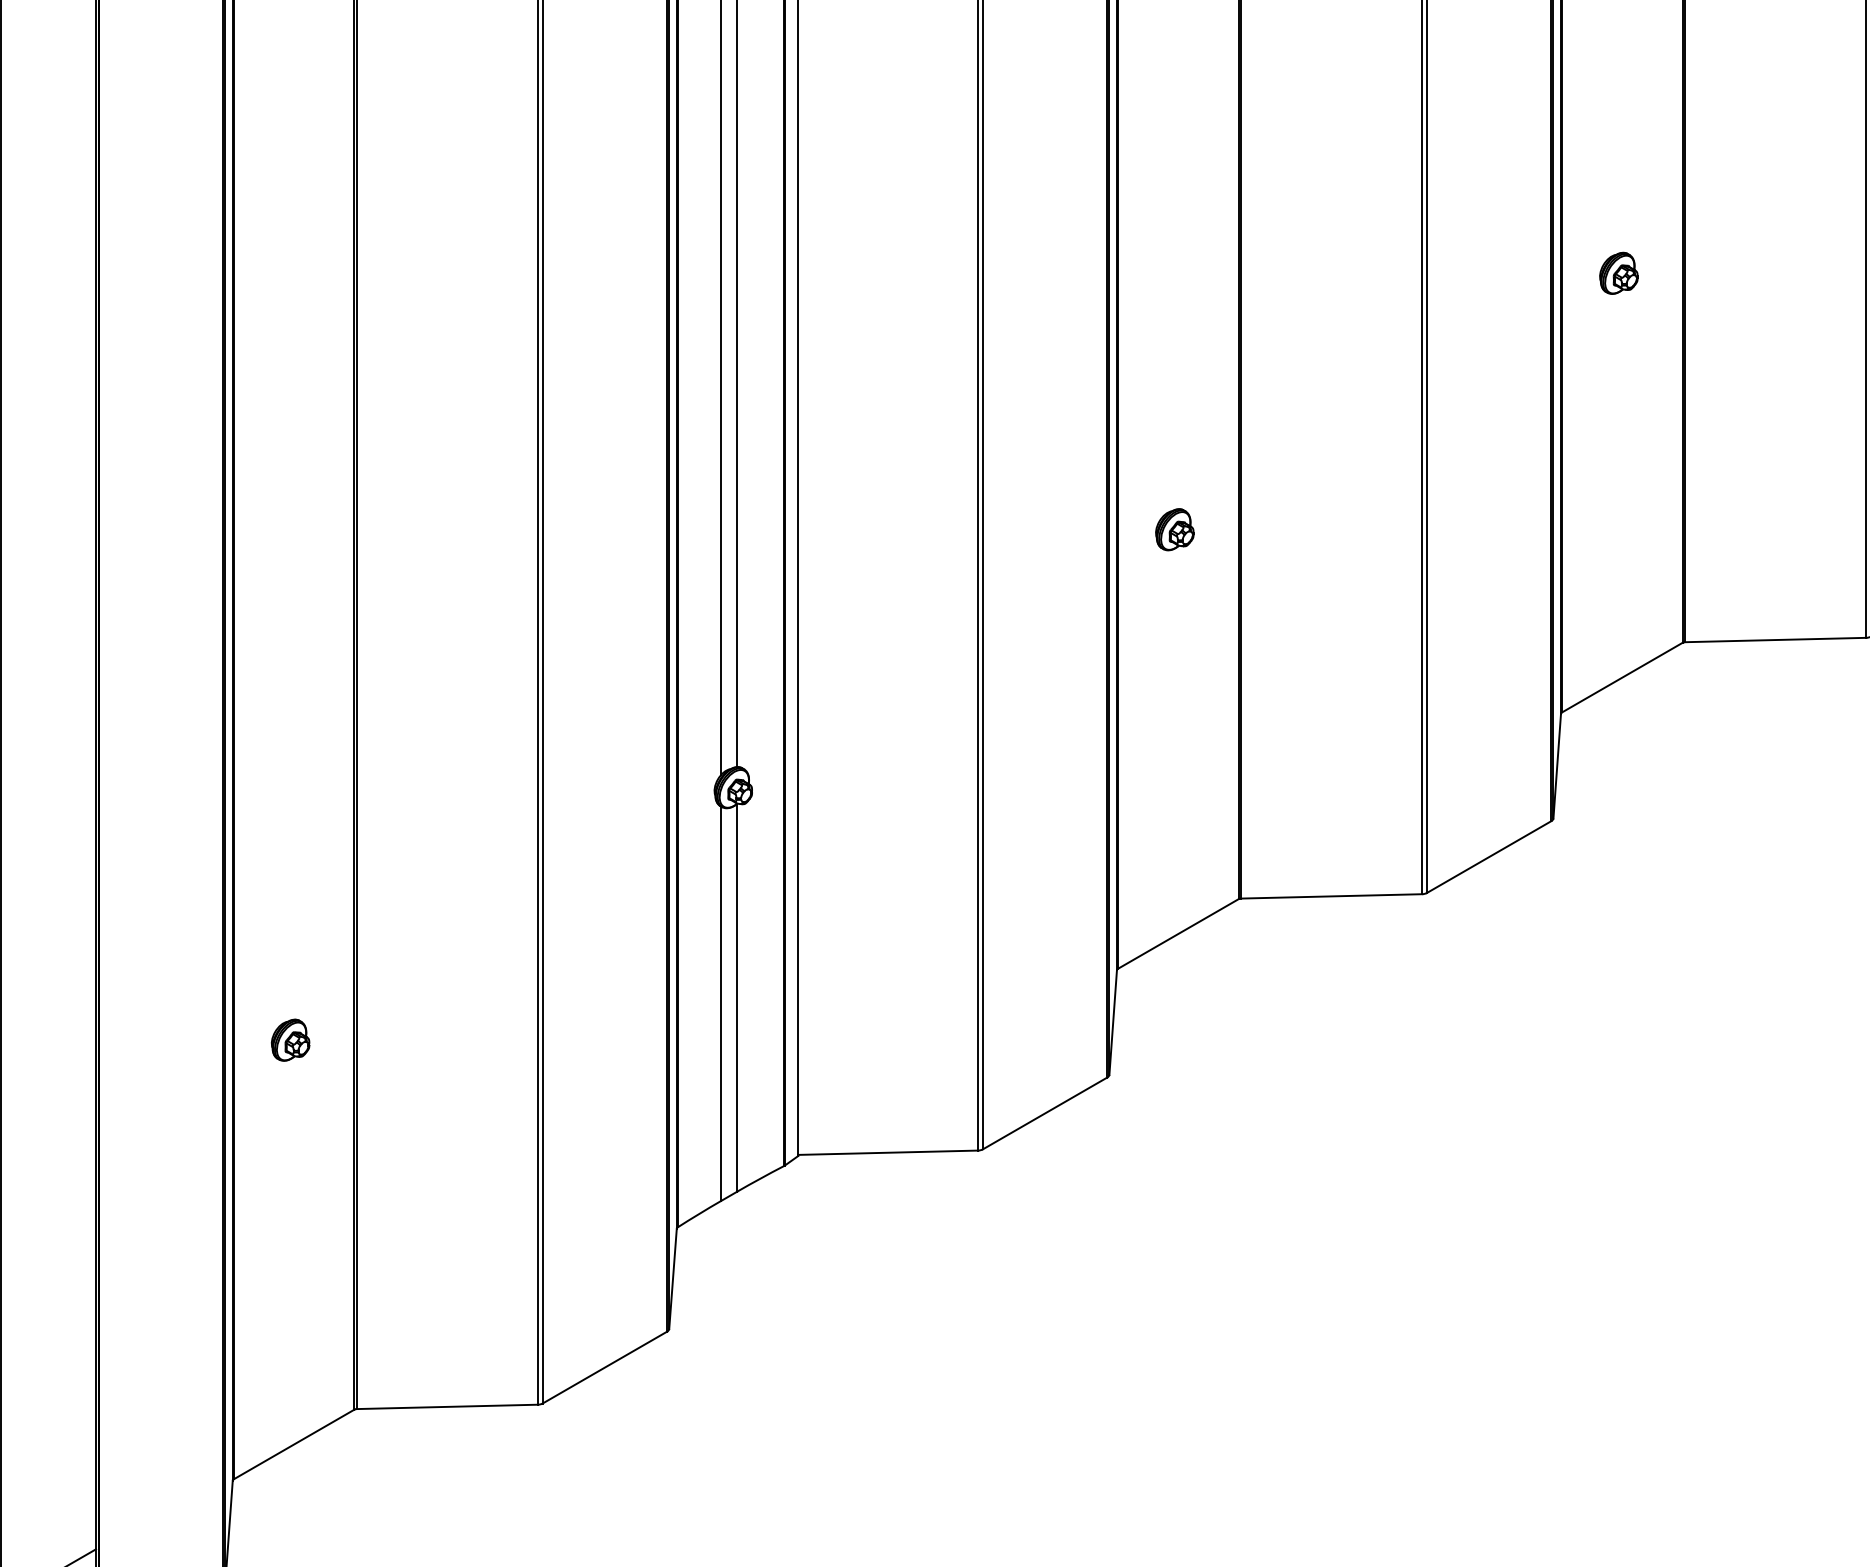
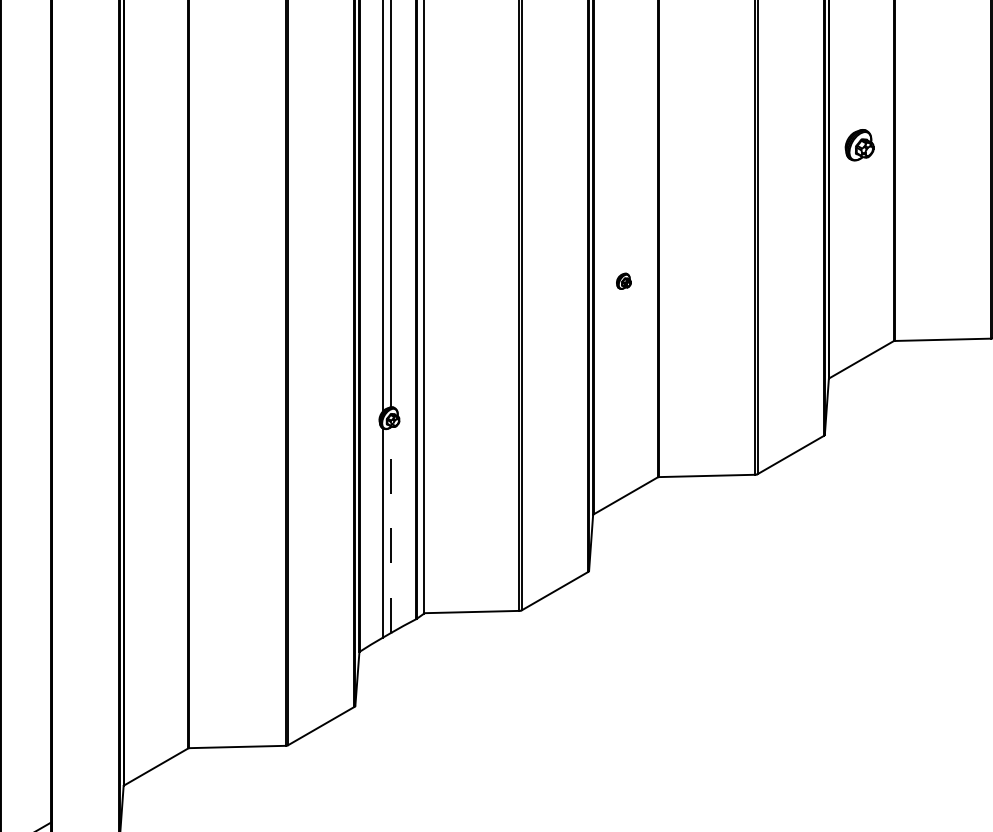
part: (1618, 272) -> (859, 144), size x1.4
part: (1174, 530) -> (623, 281), size x0.7
line: (737, 997) -> (391, 529), solid -> dashed
part: (290, 1040) -> (154, 552), removed

